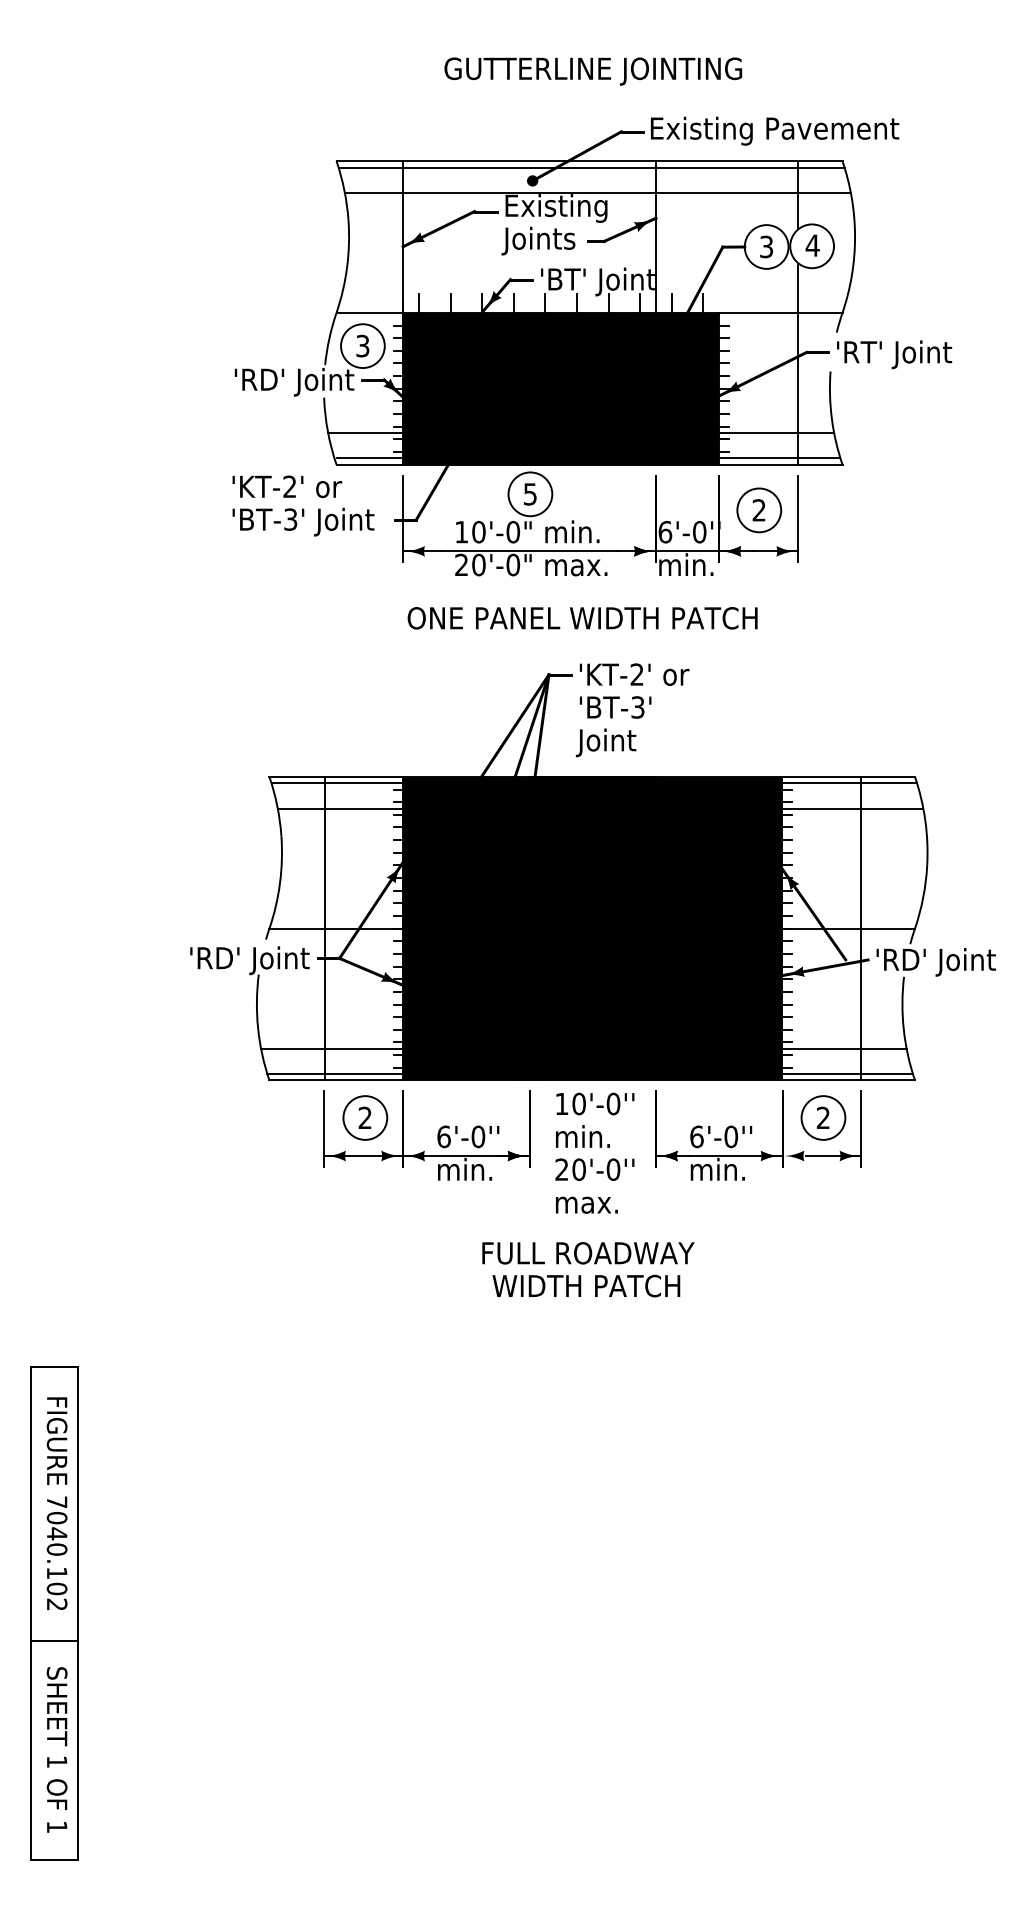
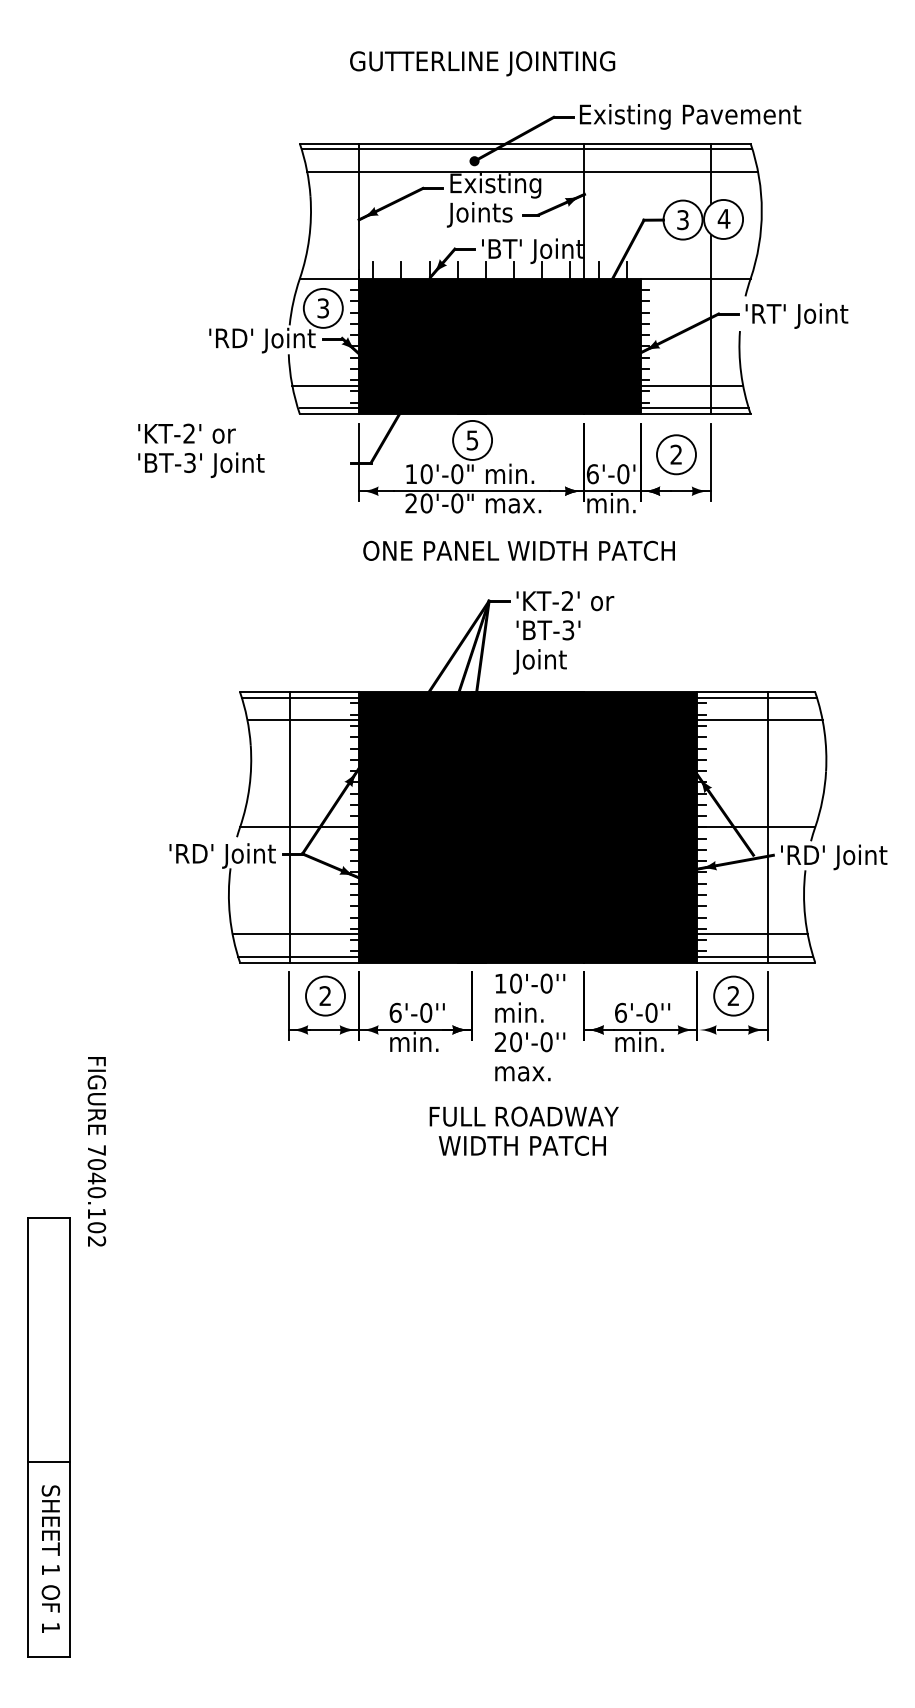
text: (593, 71) -> (482, 63), moved
text: (303, 505) -> (201, 450), moved
text: (56, 1503) -> (96, 1151), moved

